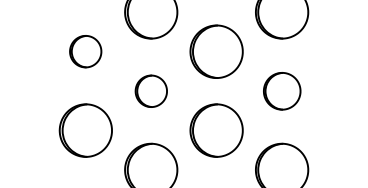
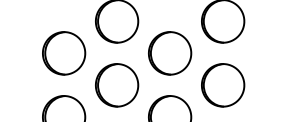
part: (85, 51) -> (63, 53), size x1.67
part: (151, 91) -> (117, 85), size x1.67
part: (282, 91) -> (223, 85), size x1.43

